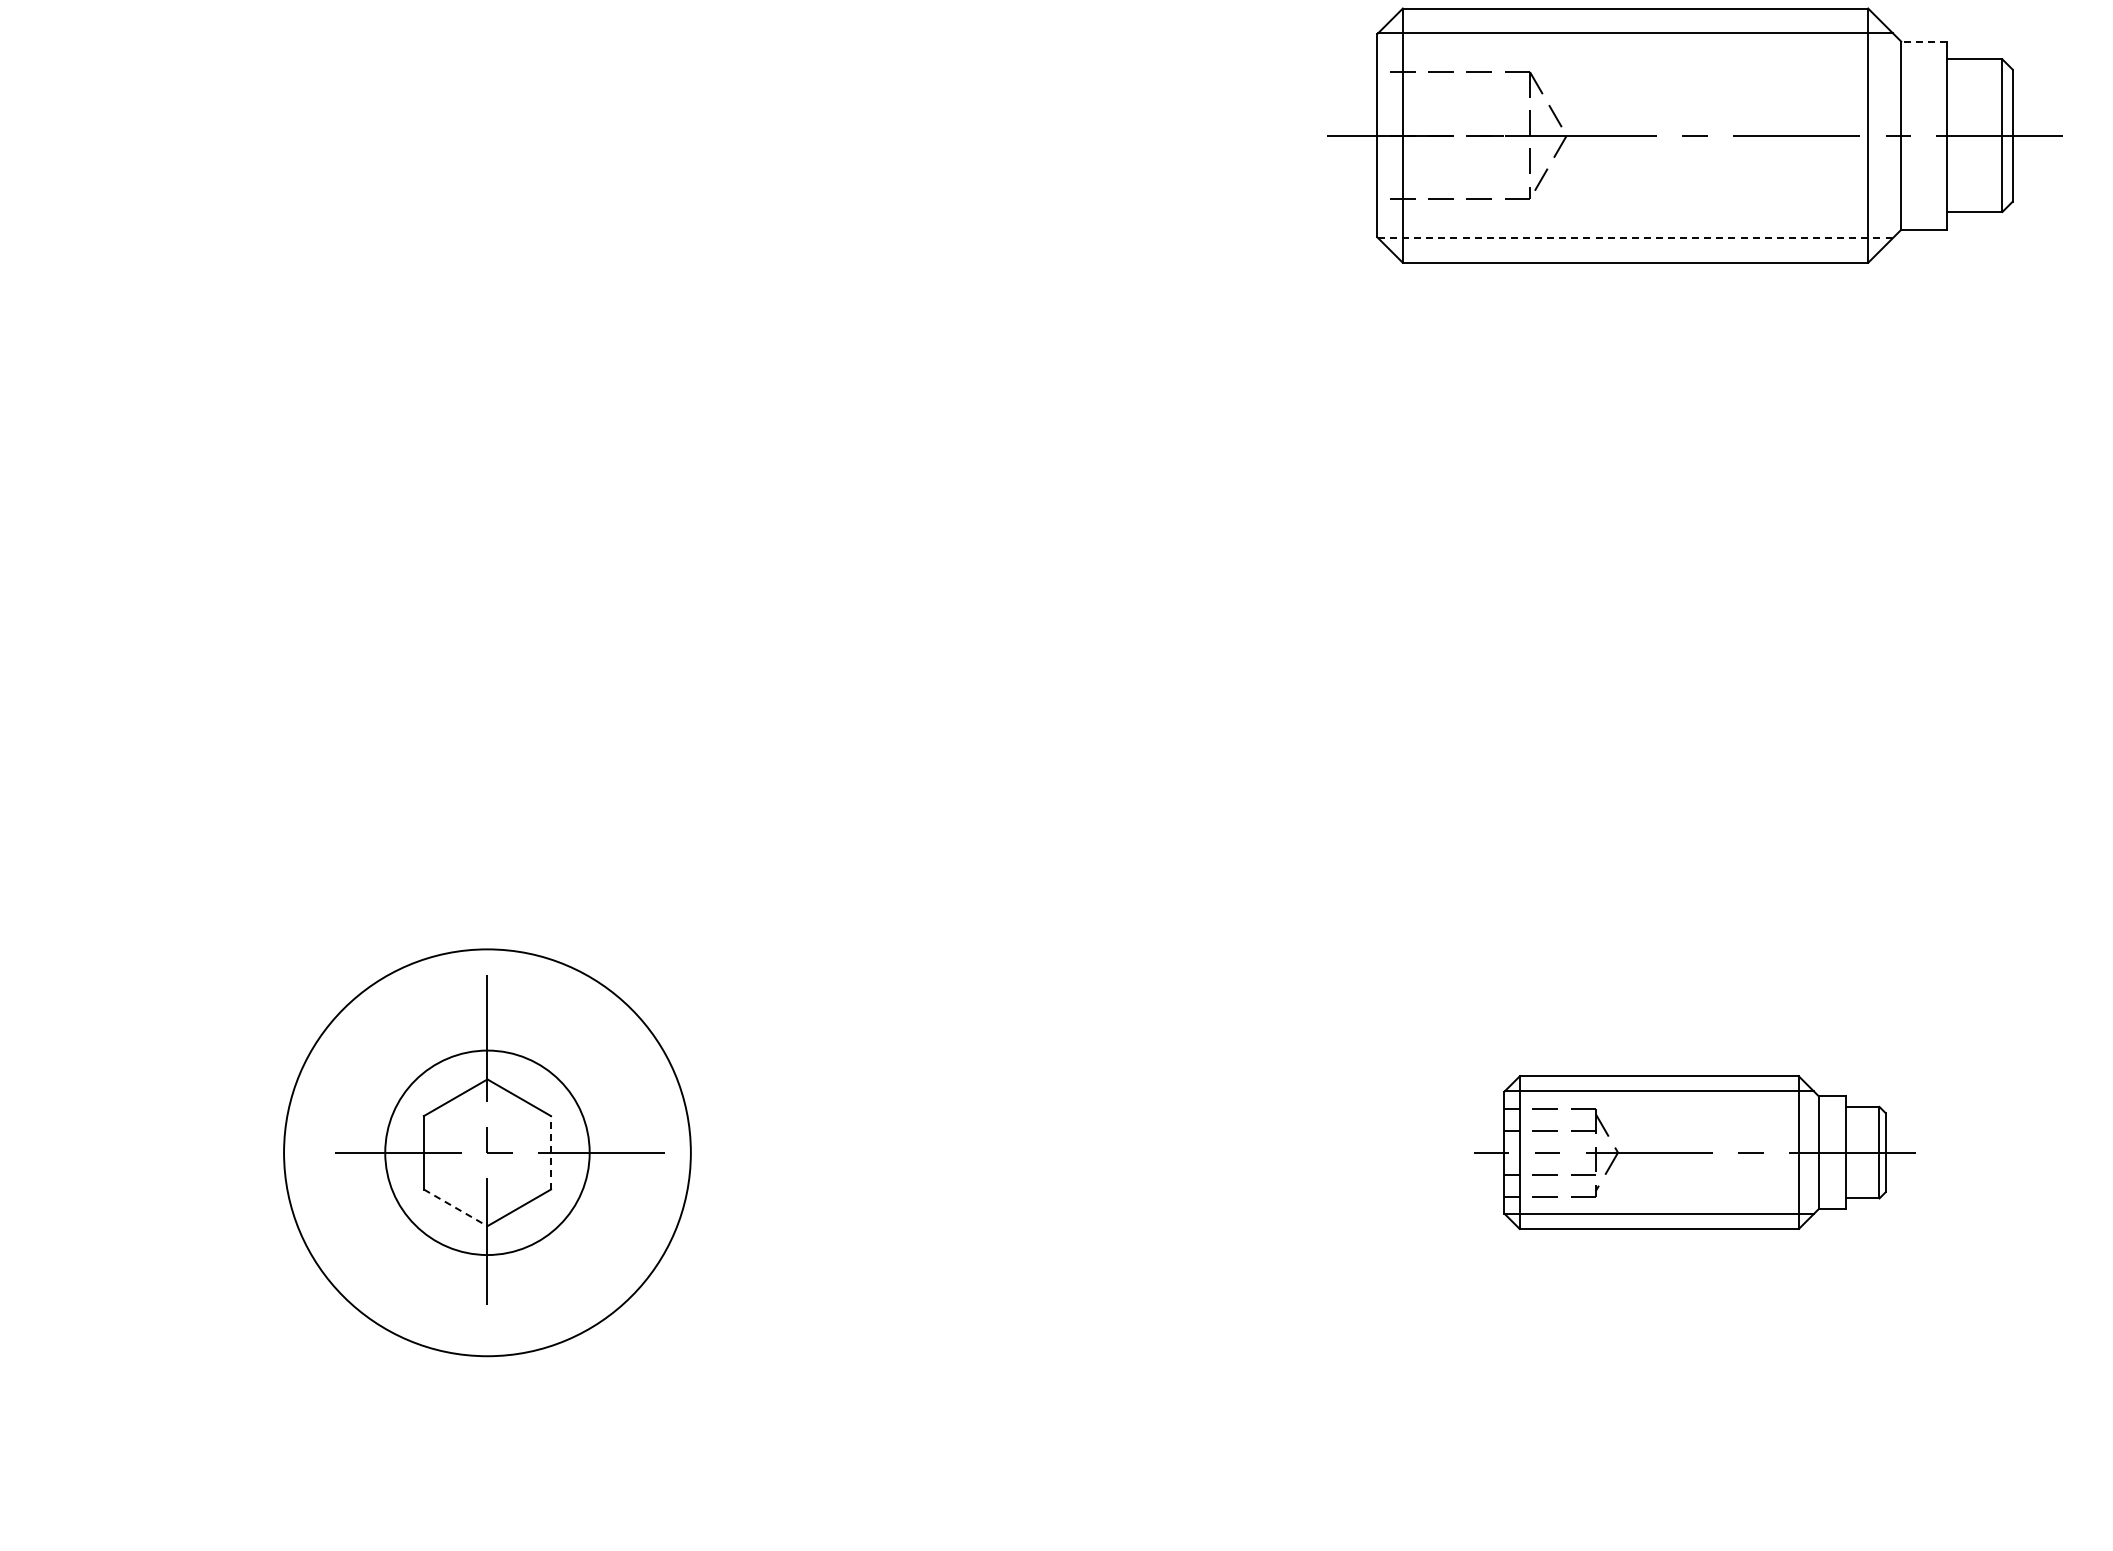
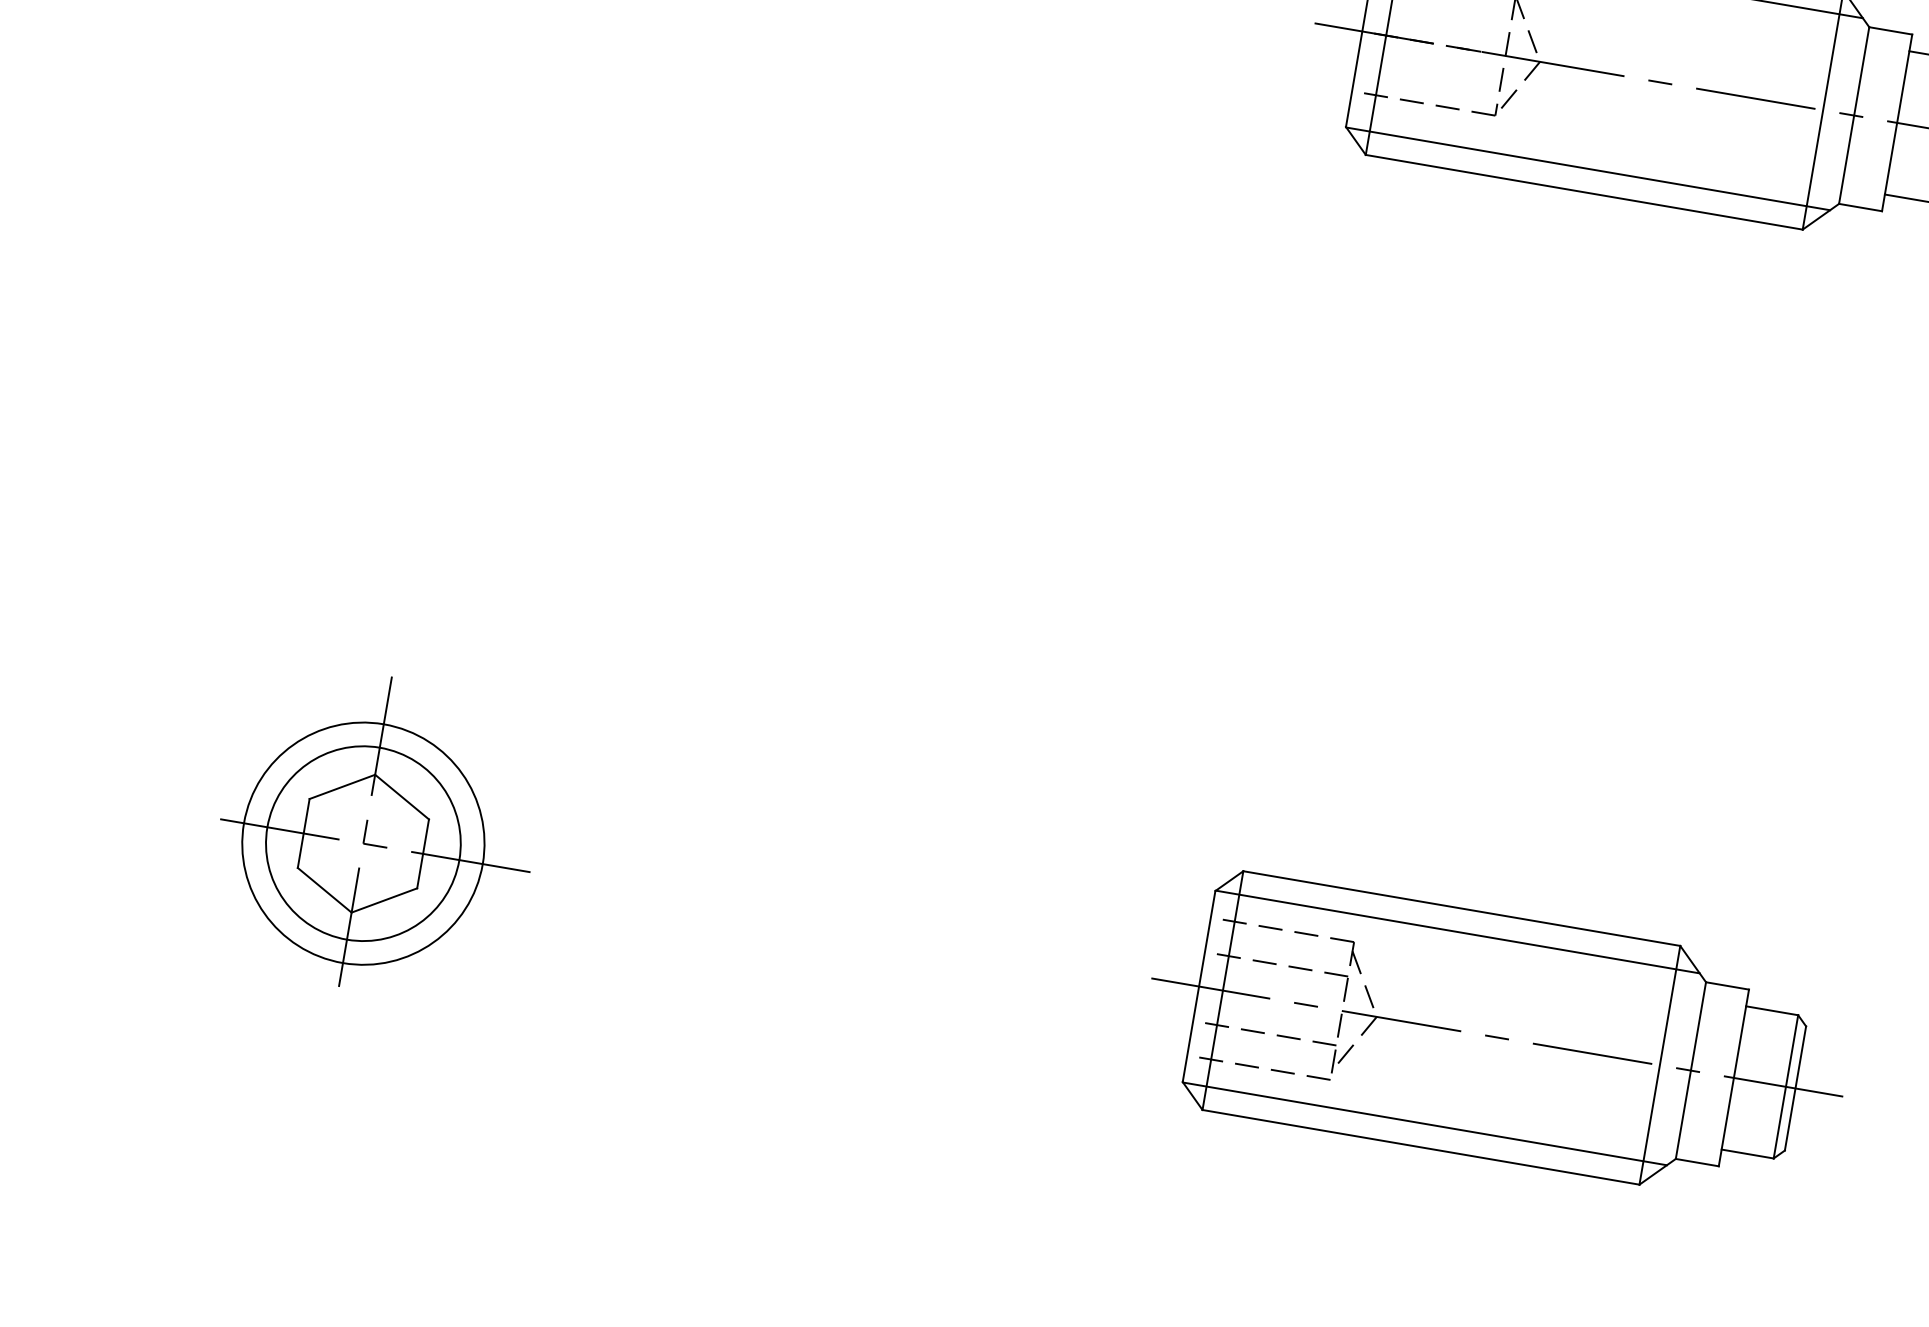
line: (1924, 41) -> (1891, 30), dashed -> solid
line: (1635, 237) -> (1588, 168), dashed -> solid
circle: (487, 1152) -> (363, 843), size x0.62
line: (551, 1152) -> (423, 853), dashed -> solid
part: (1694, 1152) -> (1496, 1037), size x1.67
line: (455, 1207) -> (324, 889), dashed -> solid

